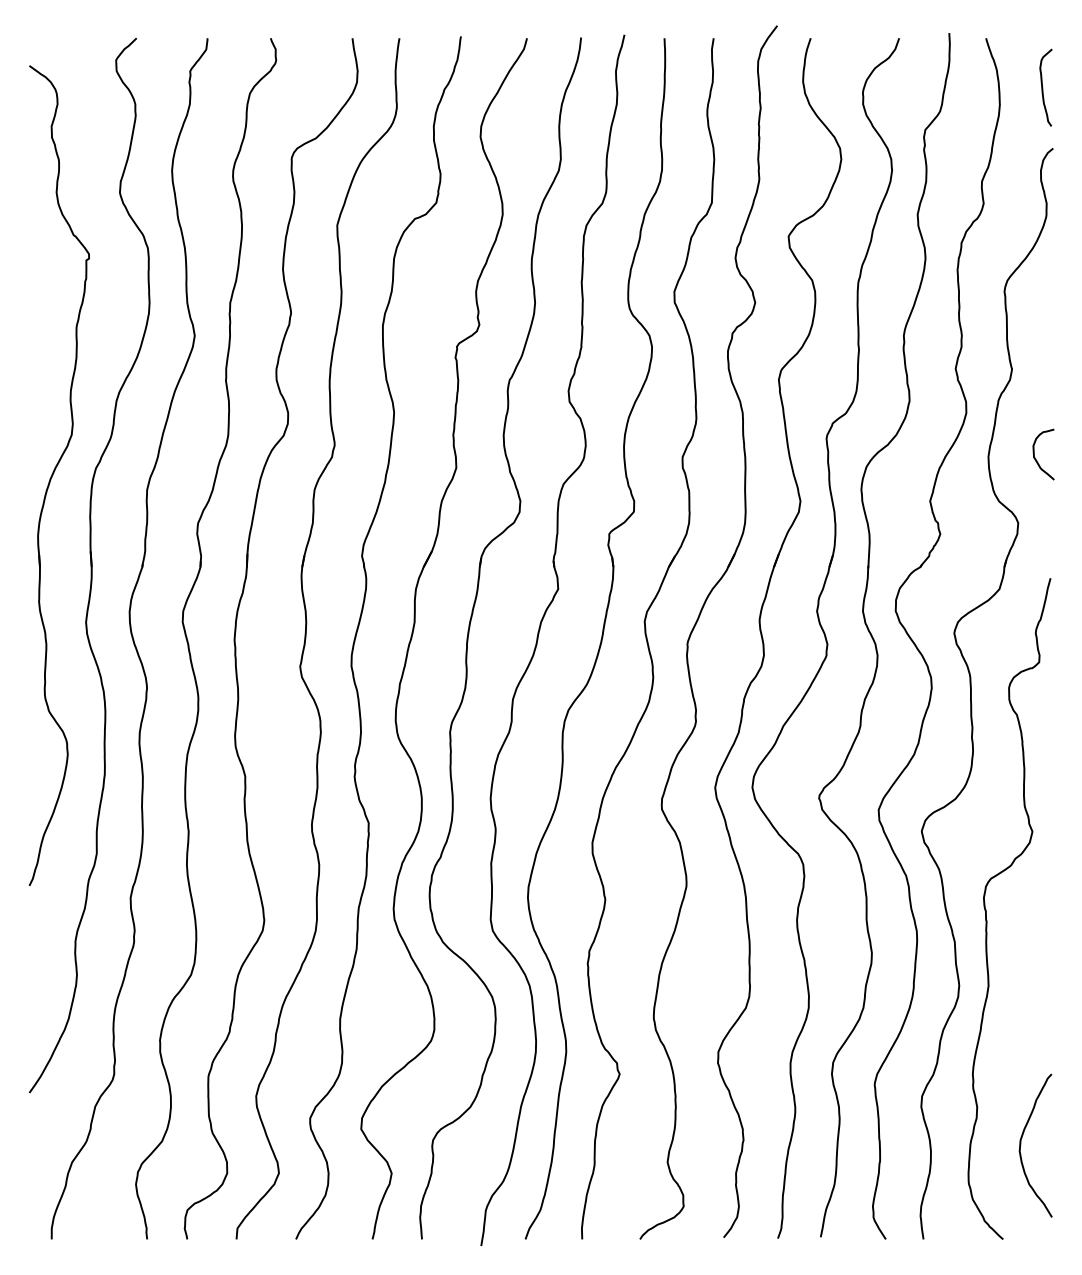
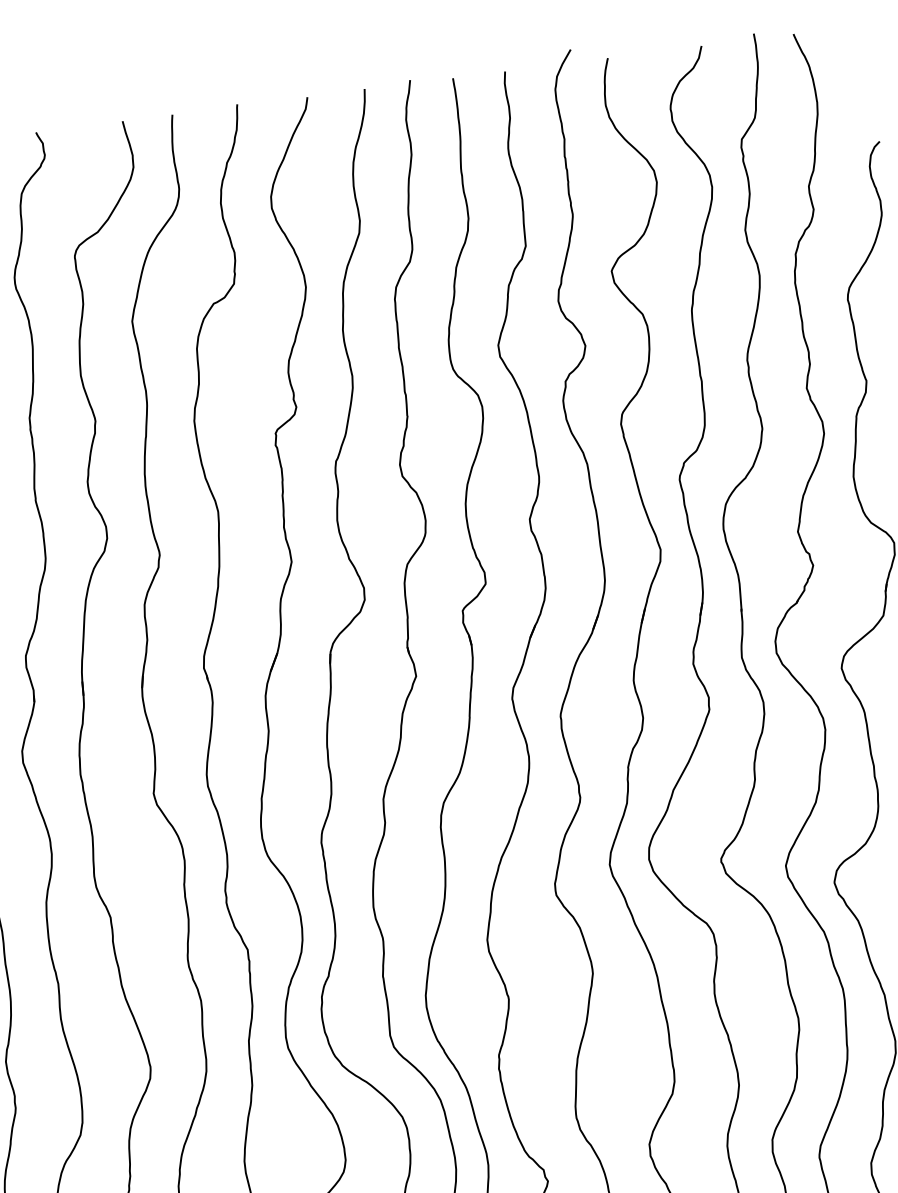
curve: (1043, 87) -> (861, 78), removed

